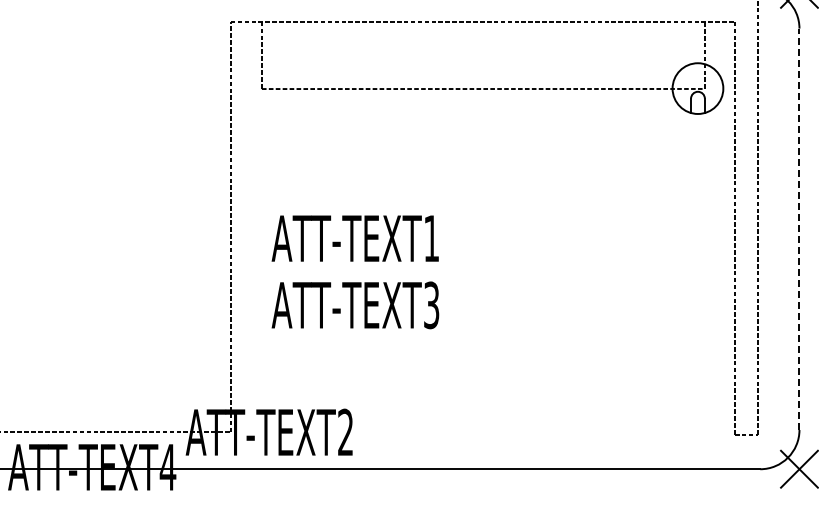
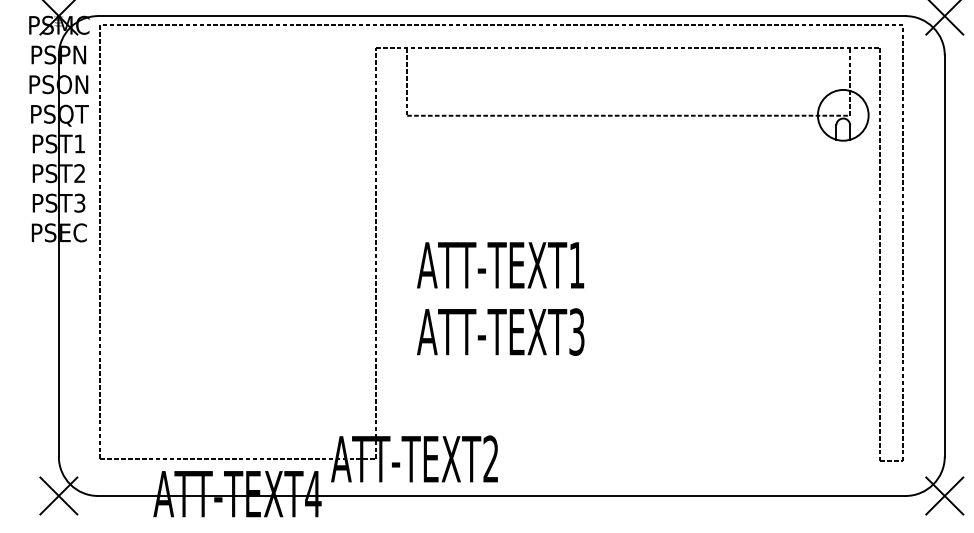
line: (799, 229) -> (944, 256), dashed -> solid

